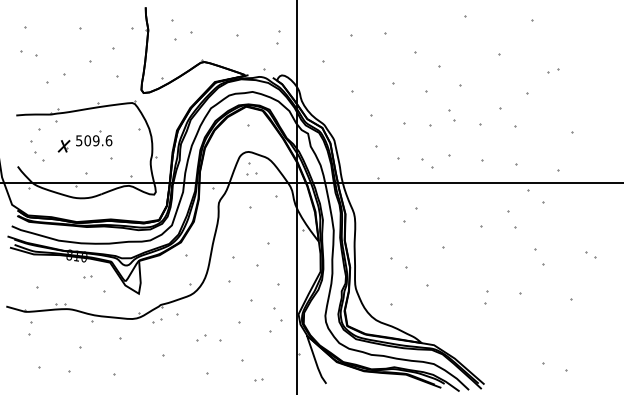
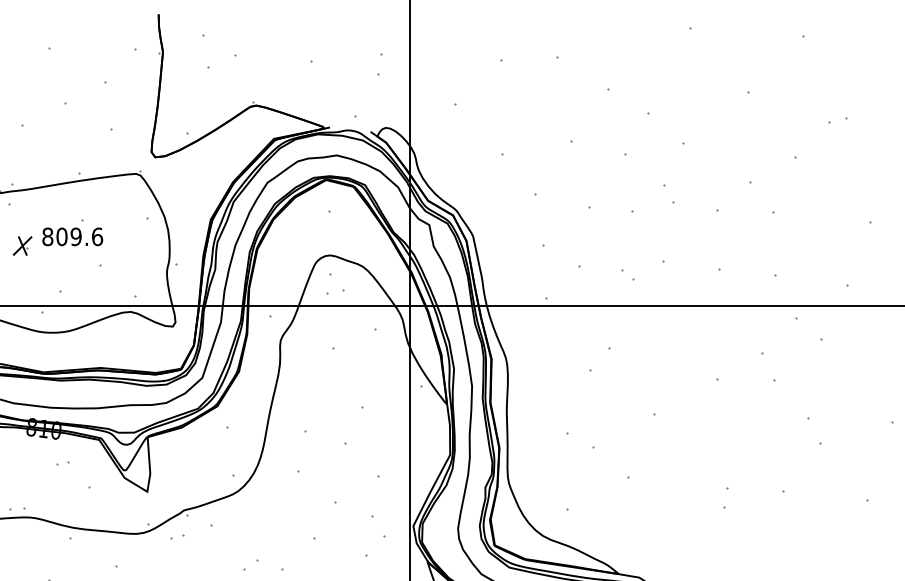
text: (79, 140) -> (48, 236), 509.6 -> 809.6
part: (427, 163) -> (628, 274), size x0.62

